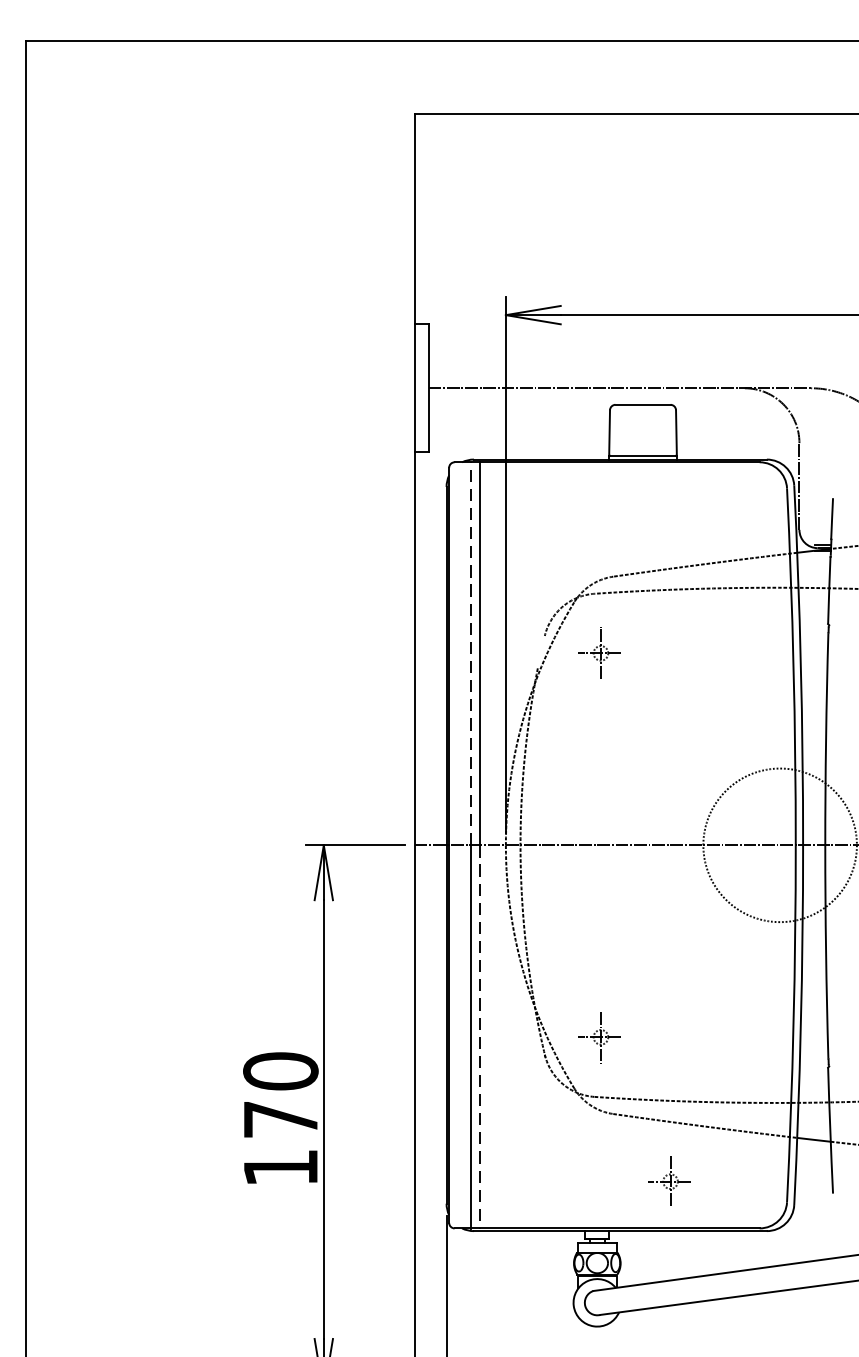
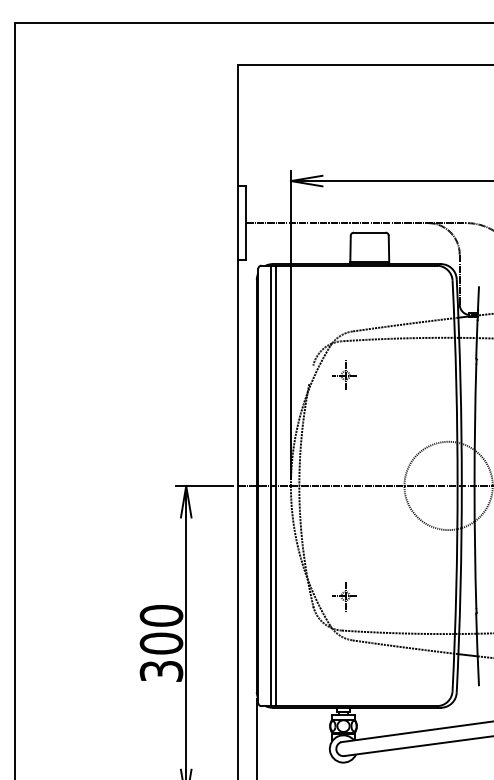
line: (470, 653) -> (270, 375), dashed -> solid
line: (480, 1037) -> (276, 596), dashed -> solid
text: (280, 1141) -> (161, 656), 170 -> 300
part: (668, 1181) -> (384, 679), removed

